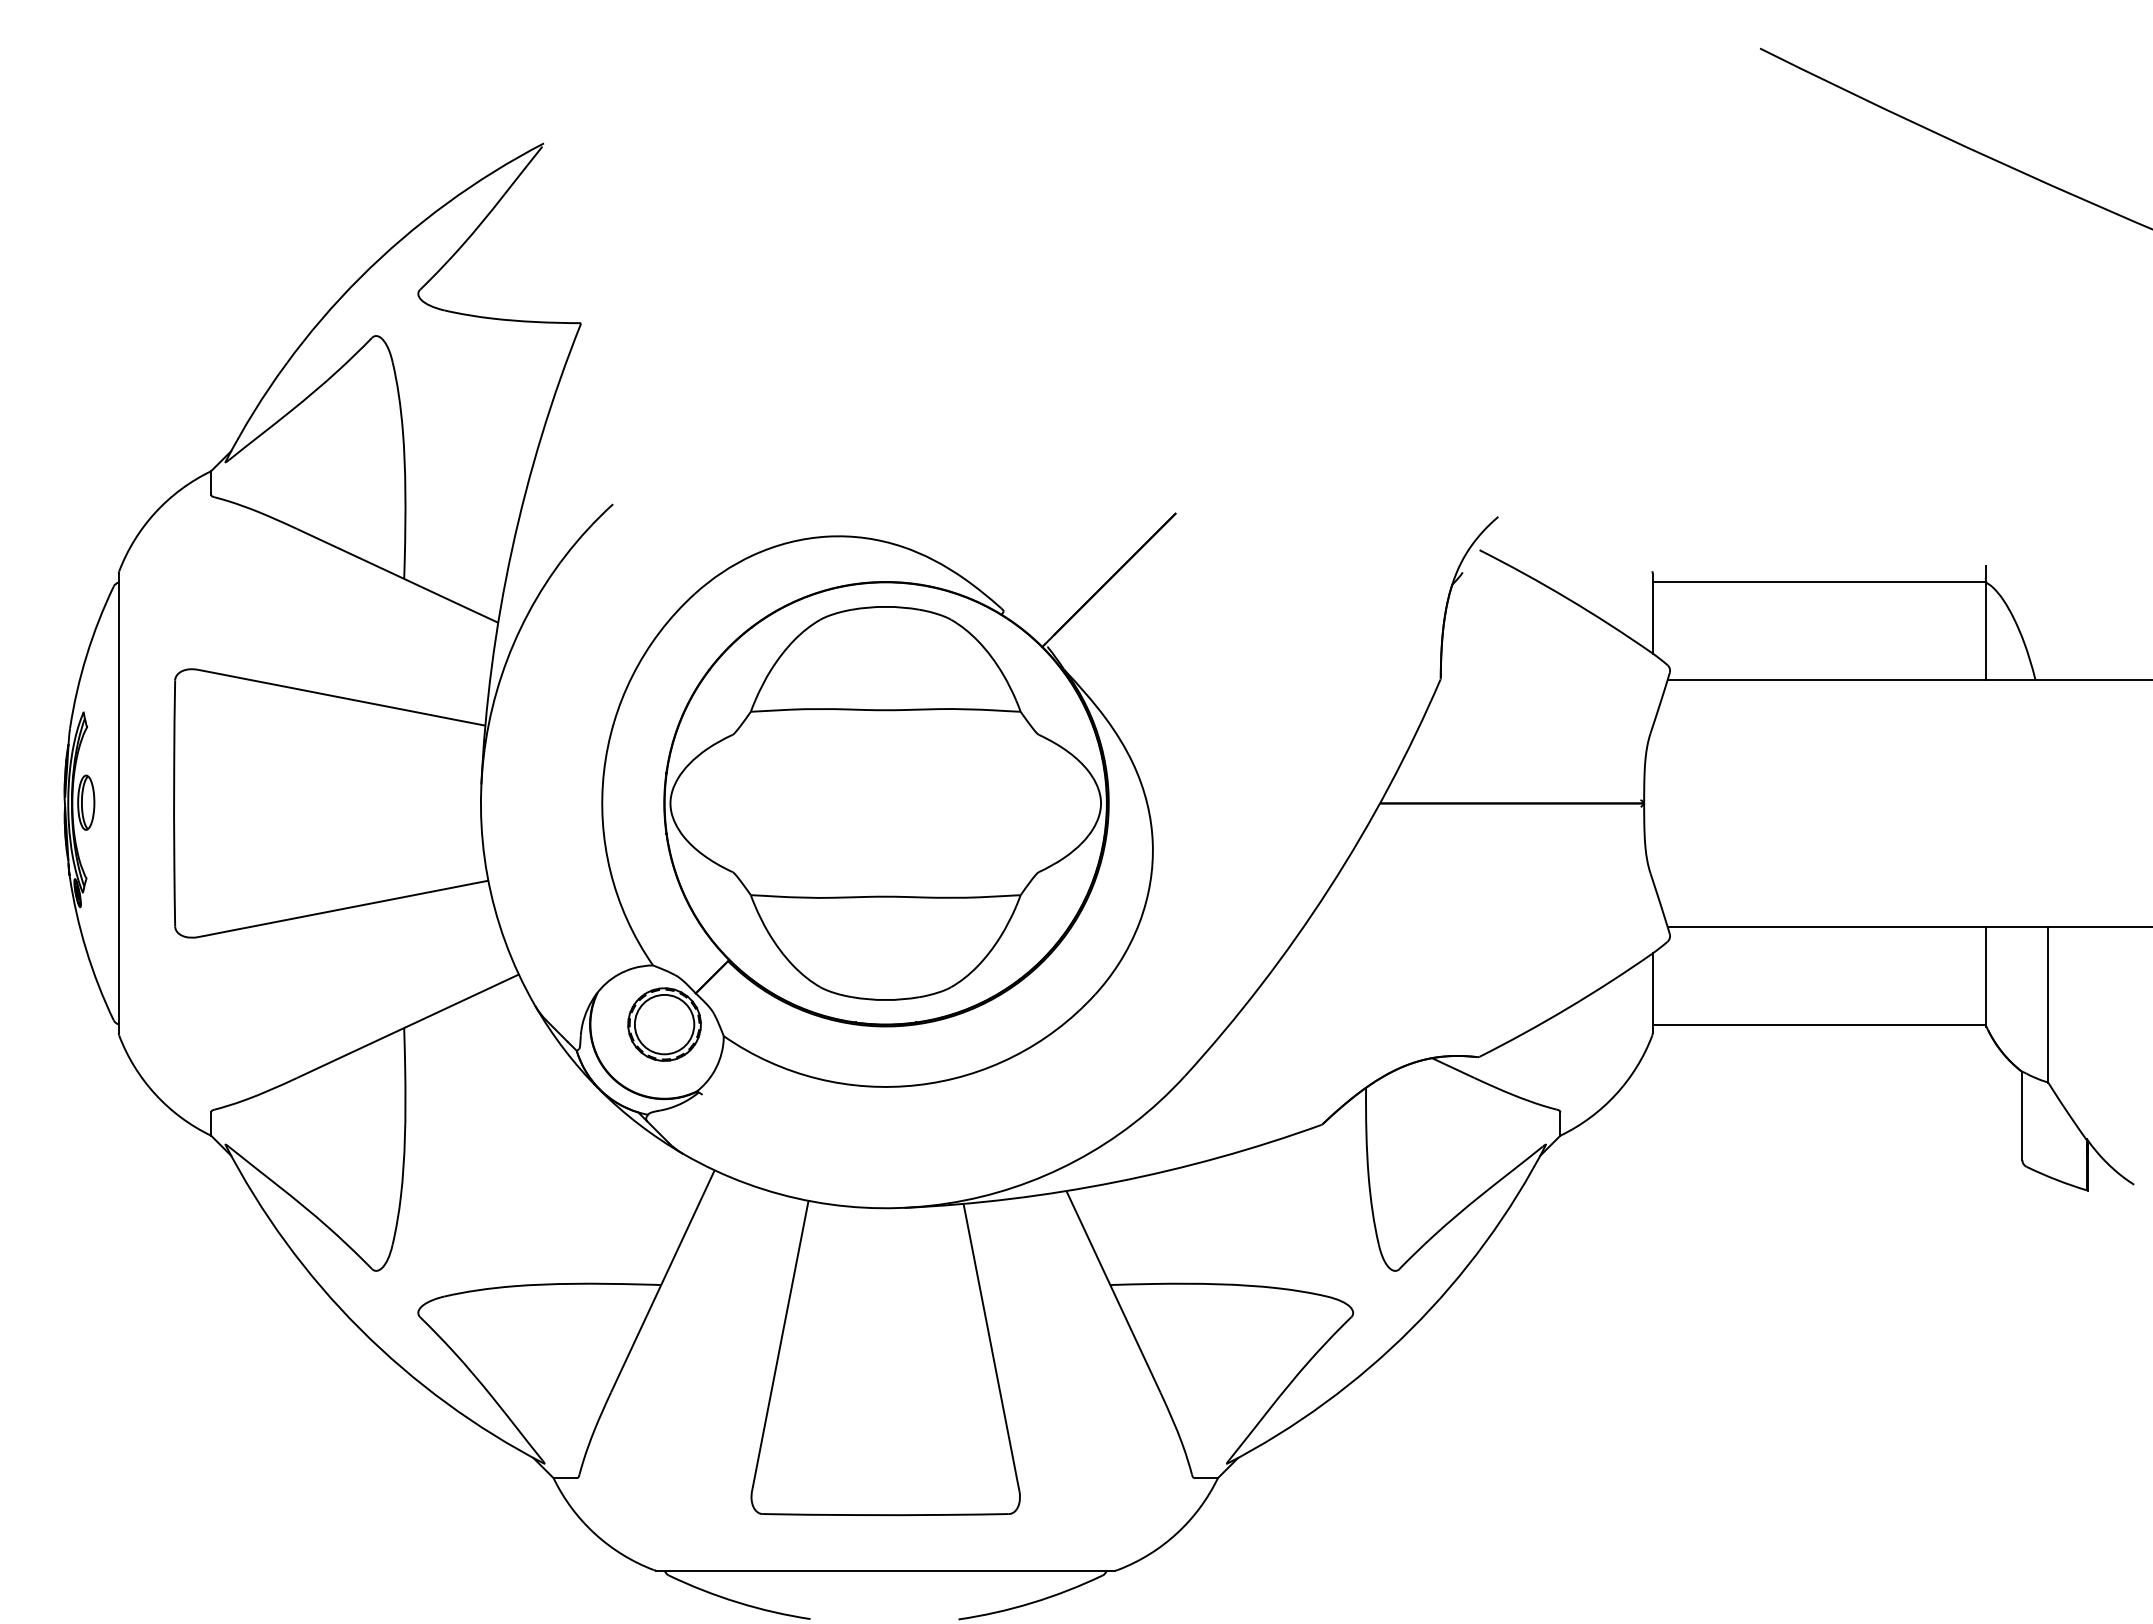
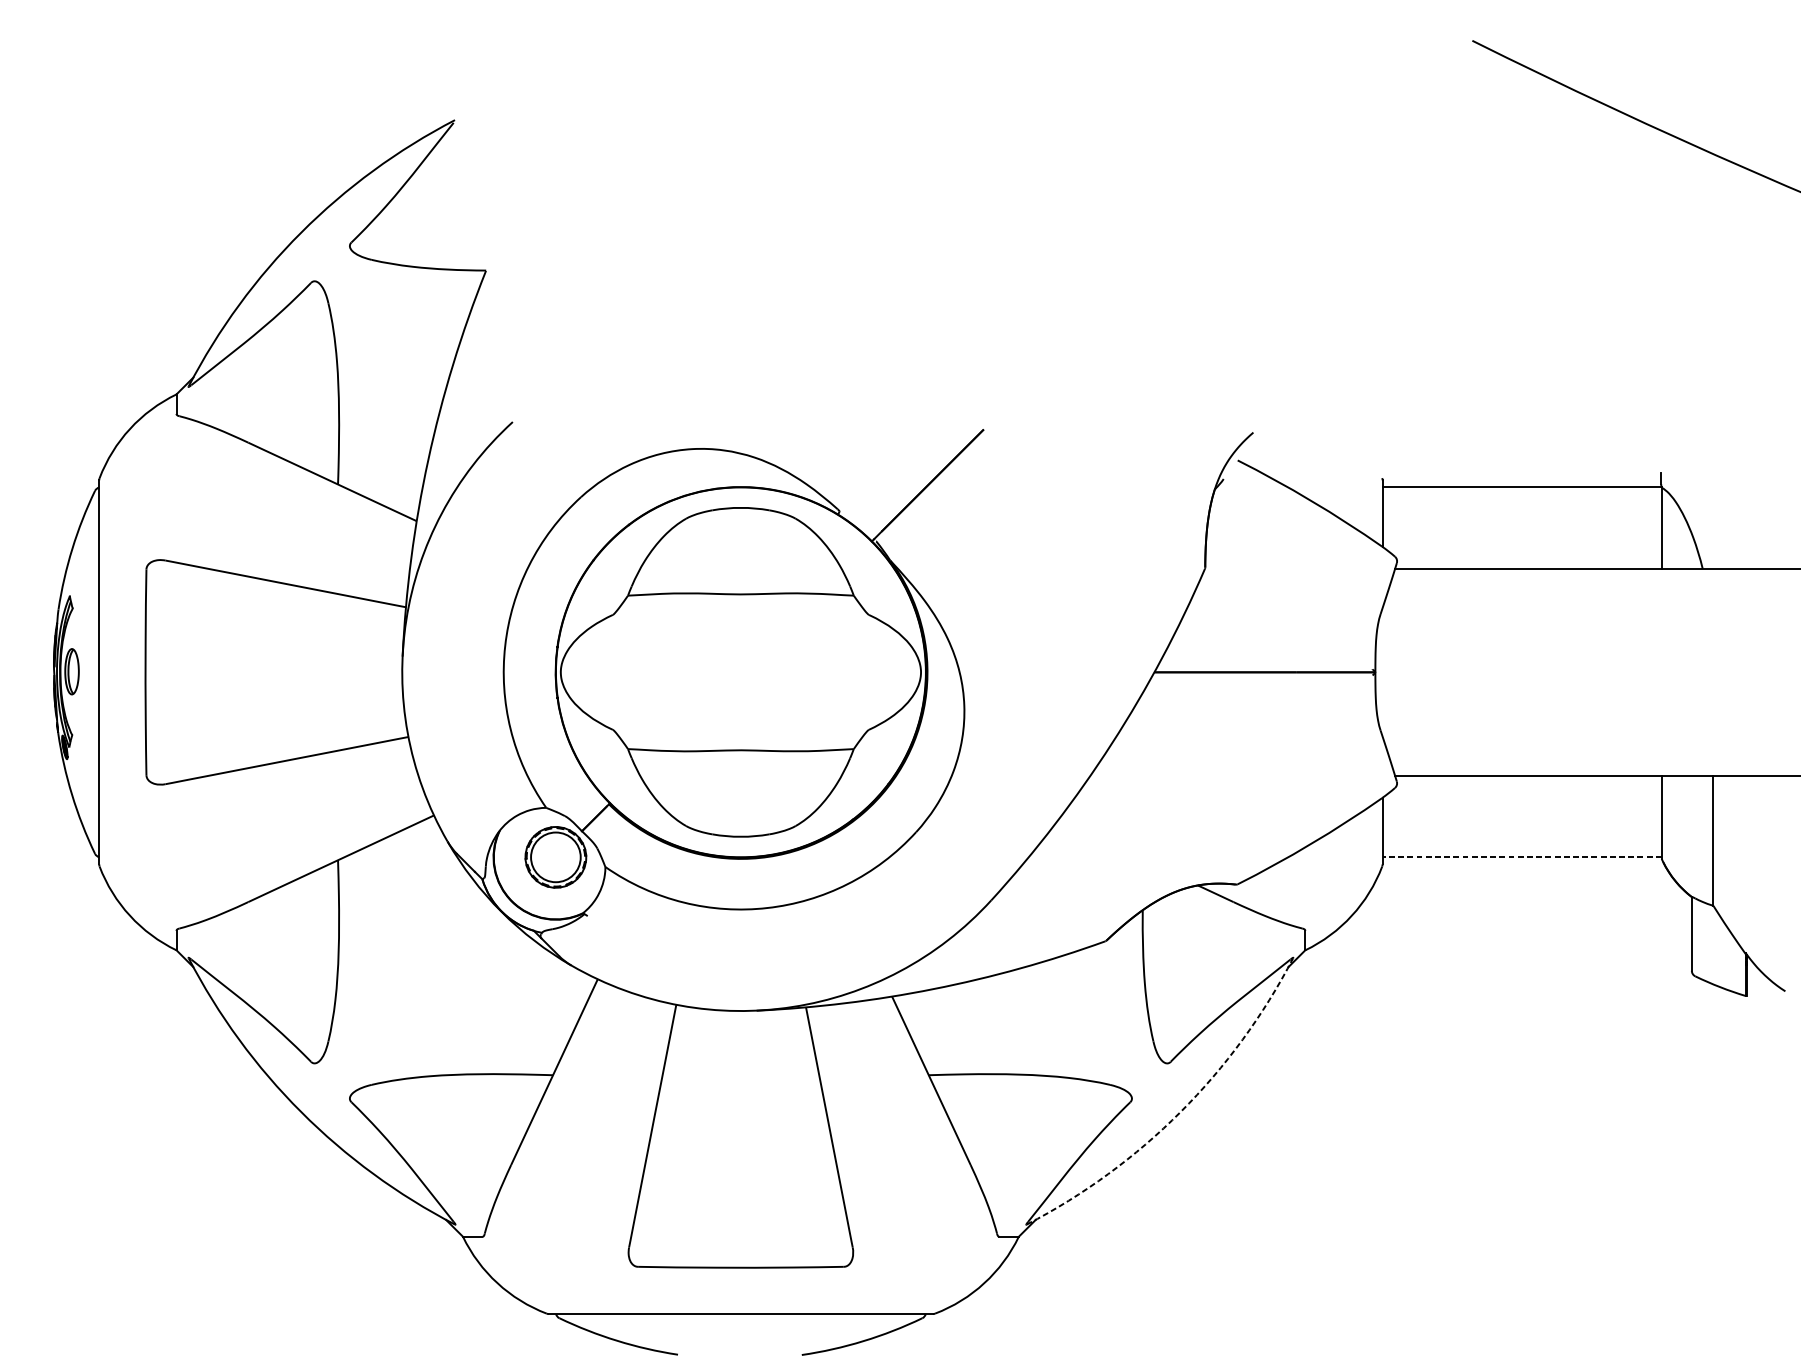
line: (1819, 1024) -> (1522, 857), solid -> dashed
arc: (1411, 1329) -> (1180, 1112), solid -> dashed

